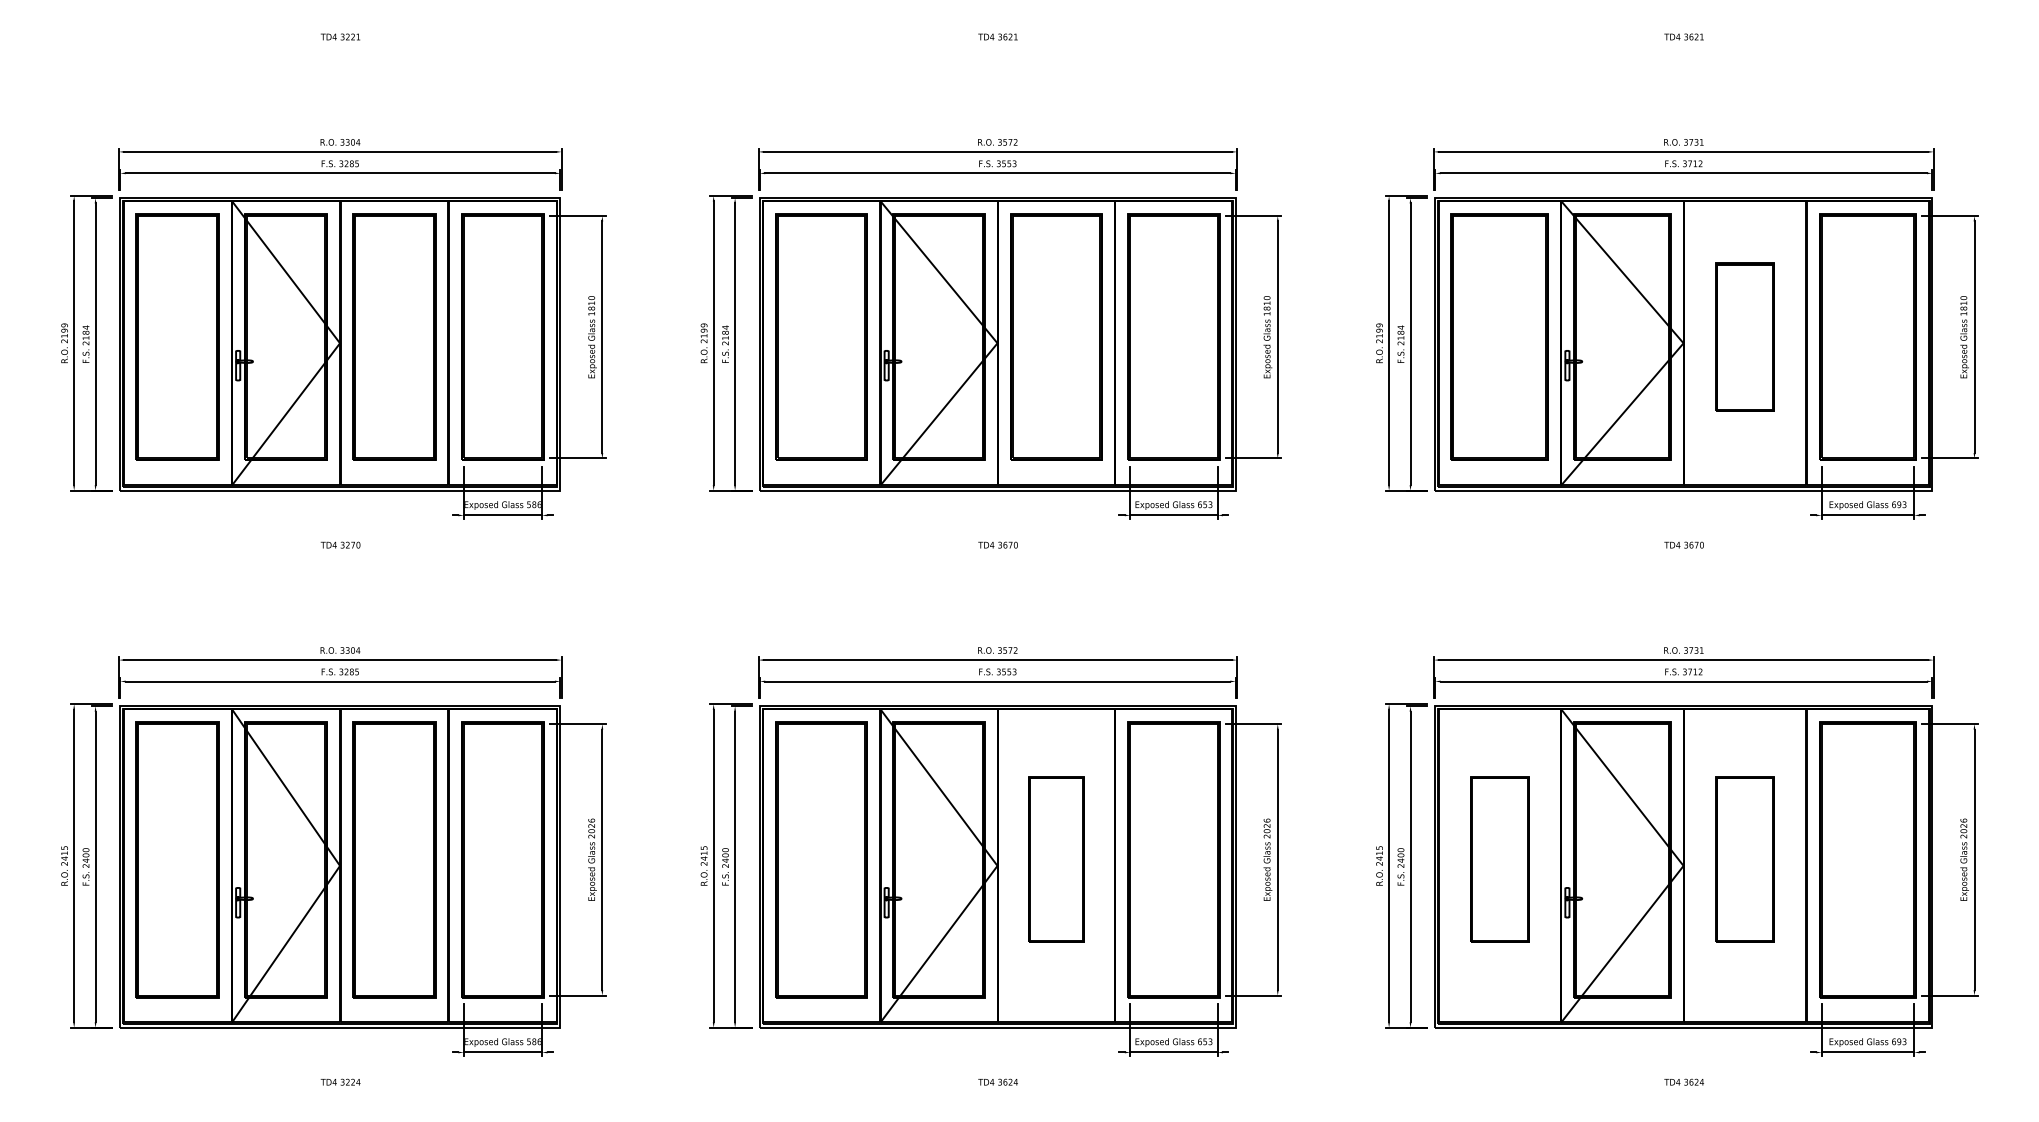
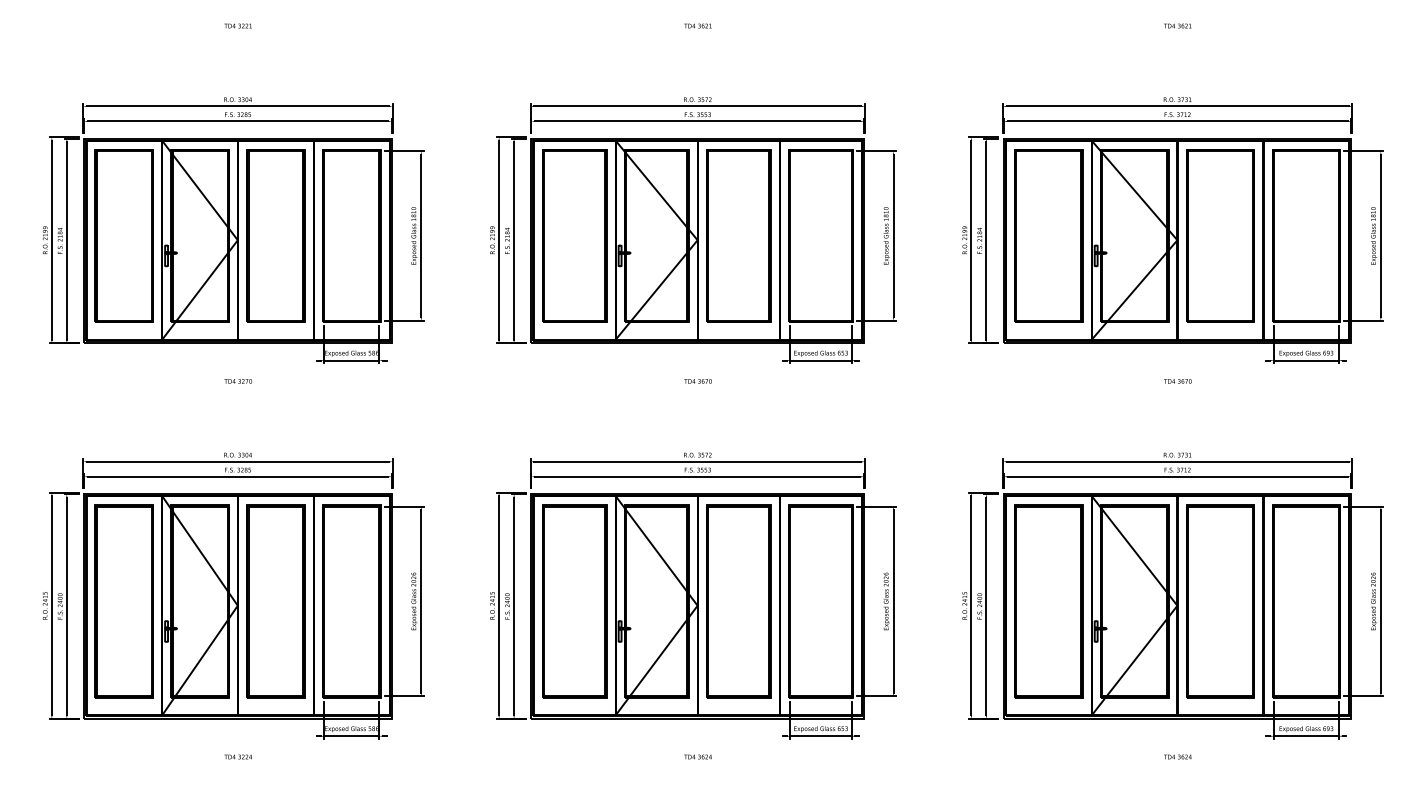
part: (1745, 336) -> (1220, 235), size x1.67
part: (1055, 859) -> (738, 601), size x1.67
part: (1499, 859) -> (1048, 601), size x1.67
part: (1745, 859) -> (1220, 601), size x1.67

